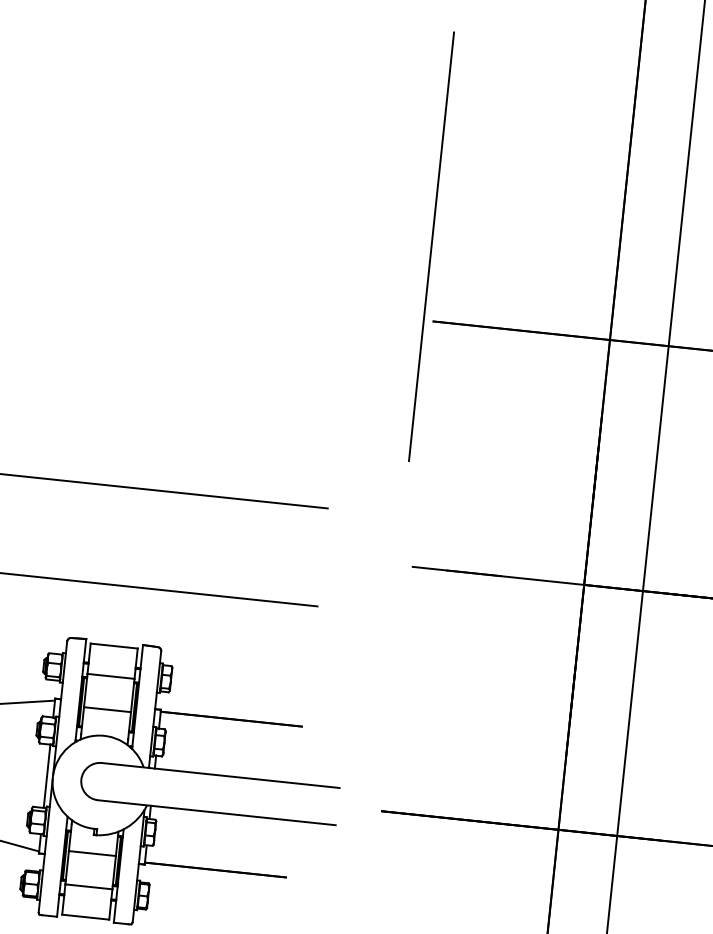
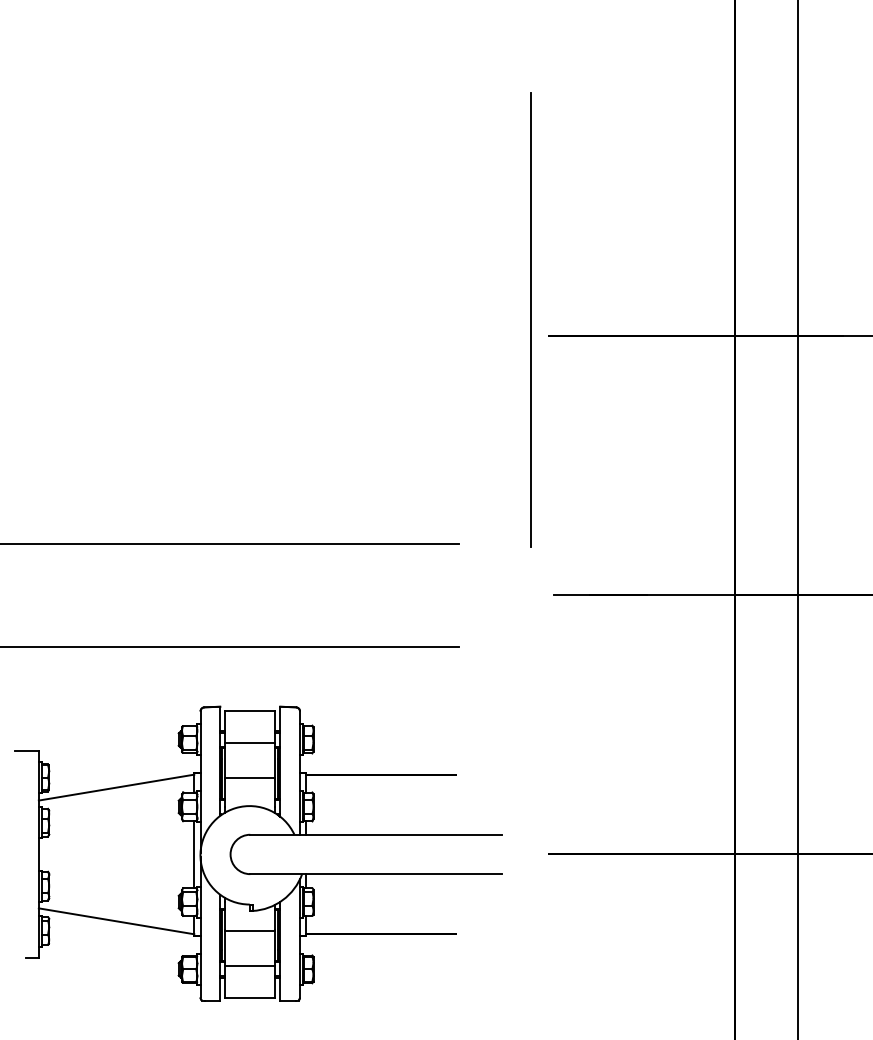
line: (430, 245) -> (530, 319), moved

